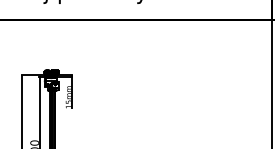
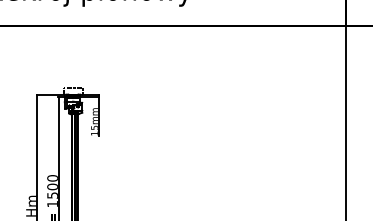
hatch: (51, 72) -> (73, 91), removed

